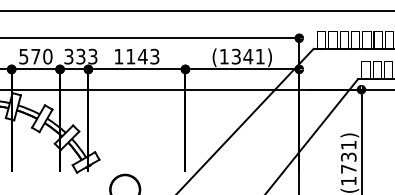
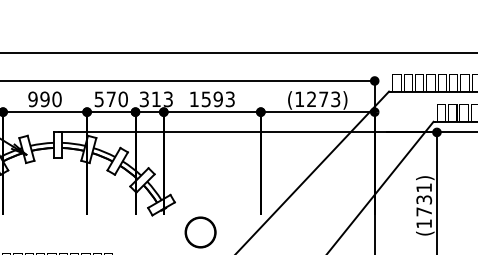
text: (80, 56) -> (155, 99), 333 -> 313
text: (137, 56) -> (212, 99), 1143 -> 1593
text: (248, 56) -> (323, 99), (1341) -> (1273)

